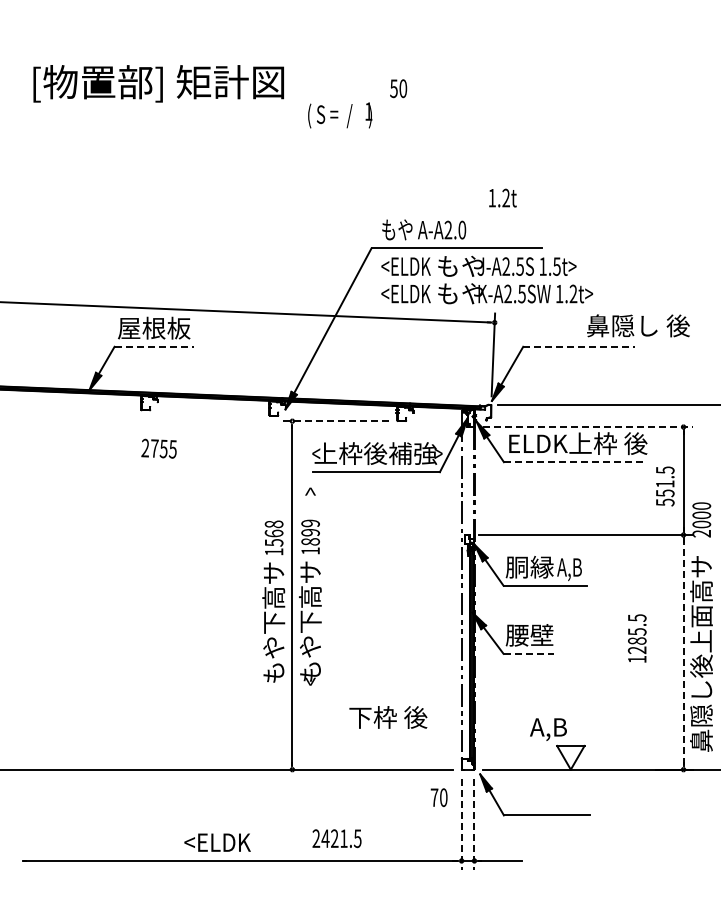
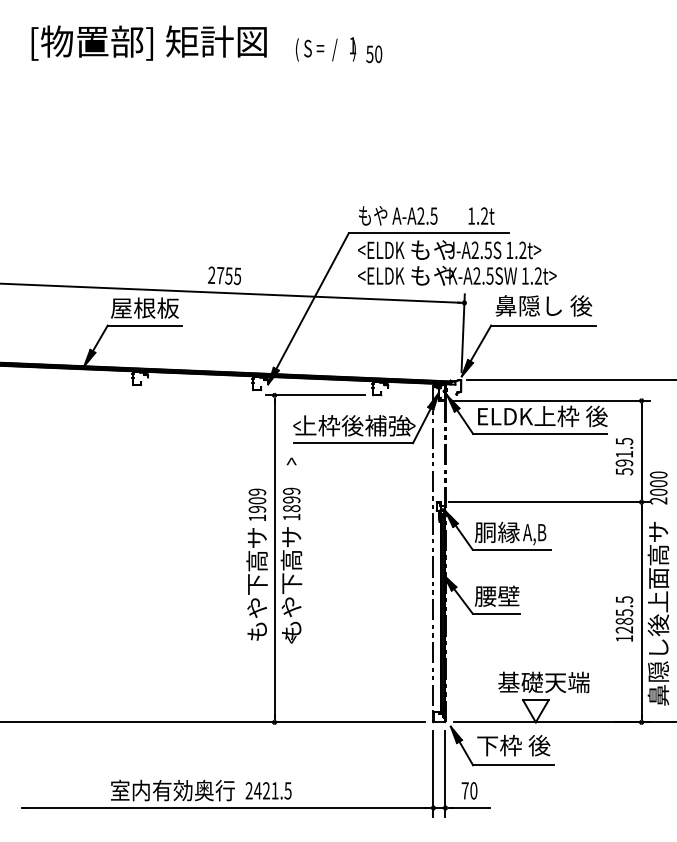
text: (158, 83) -> (148, 42), moved
text: (398, 88) -> (374, 54), moved
text: (340, 115) -> (326, 49), moved
text: (502, 197) -> (481, 215), moved
text: (462, 229) -> (434, 215), A-A2.0 -> A-A2.5
text: (556, 266) -> (522, 250), 1.5t> -> 1.2t>
text: (638, 325) -> (543, 305), moved
line: (154, 346) -> (145, 325), dashed -> solid
line: (579, 346) -> (543, 325), dashed -> solid
line: (336, 421) -> (315, 395), dashed -> solid
line: (588, 427) -> (552, 401), dashed -> solid
text: (158, 448) -> (224, 275), moved
line: (575, 462) -> (540, 434), dashed -> solid
text: (664, 493) -> (623, 463), 551.5 -> 591.5
text: (273, 533) -> (256, 500), 1568 -> 1909
text: (636, 638) -> (623, 618), moved
line: (683, 652) -> (641, 612), dashed -> solid
line: (529, 653) -> (497, 613), dashed -> solid
text: (388, 717) -> (513, 745), moved
text: (579, 727) -> (543, 682), A,B -> 基礎天端
text: (438, 797) -> (468, 790), moved
line: (461, 824) -> (433, 773), dashed -> solid
line: (474, 824) -> (445, 773), dashed -> solid
text: (336, 838) -> (268, 790), moved
text: (184, 842) -> (173, 790), <ELDK -> 室内有効奥行

